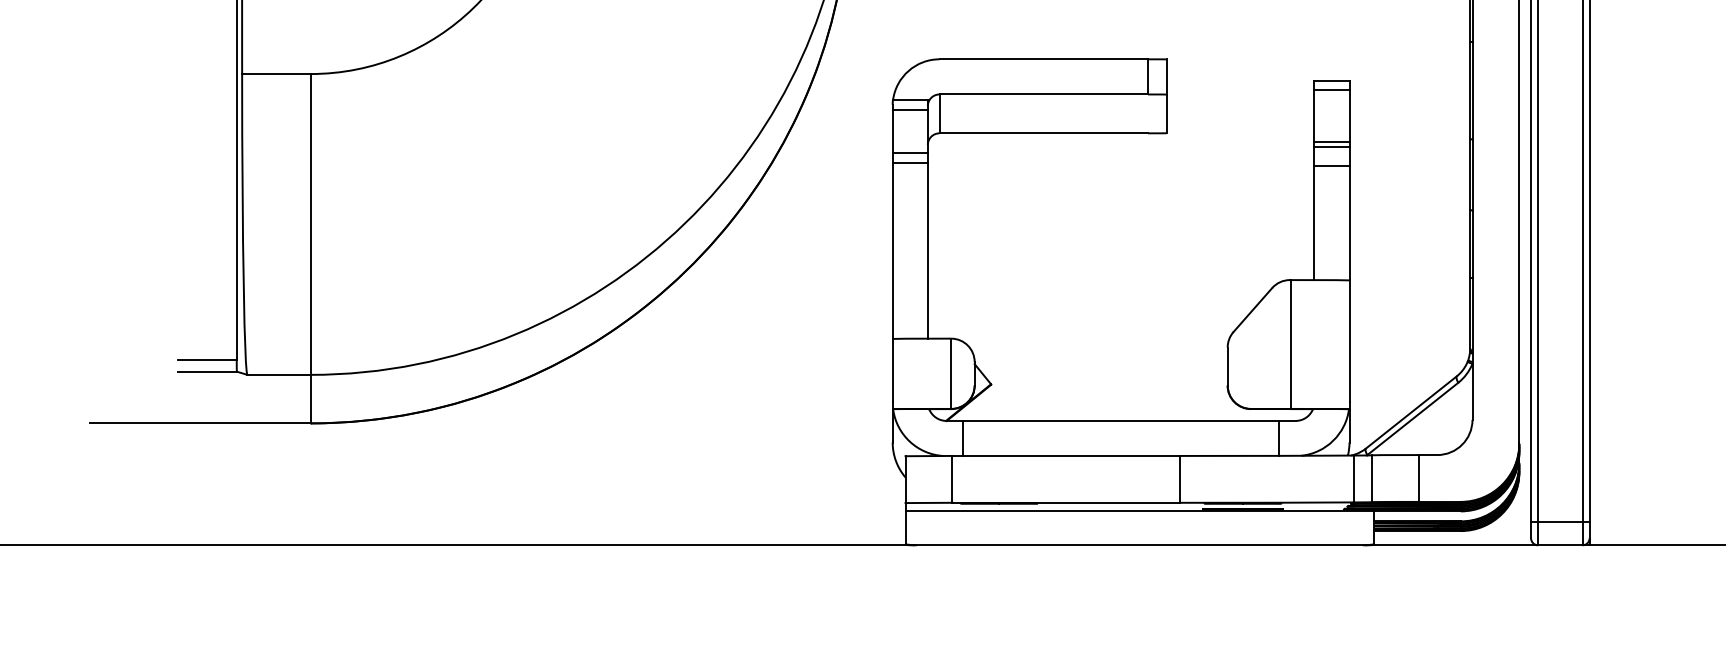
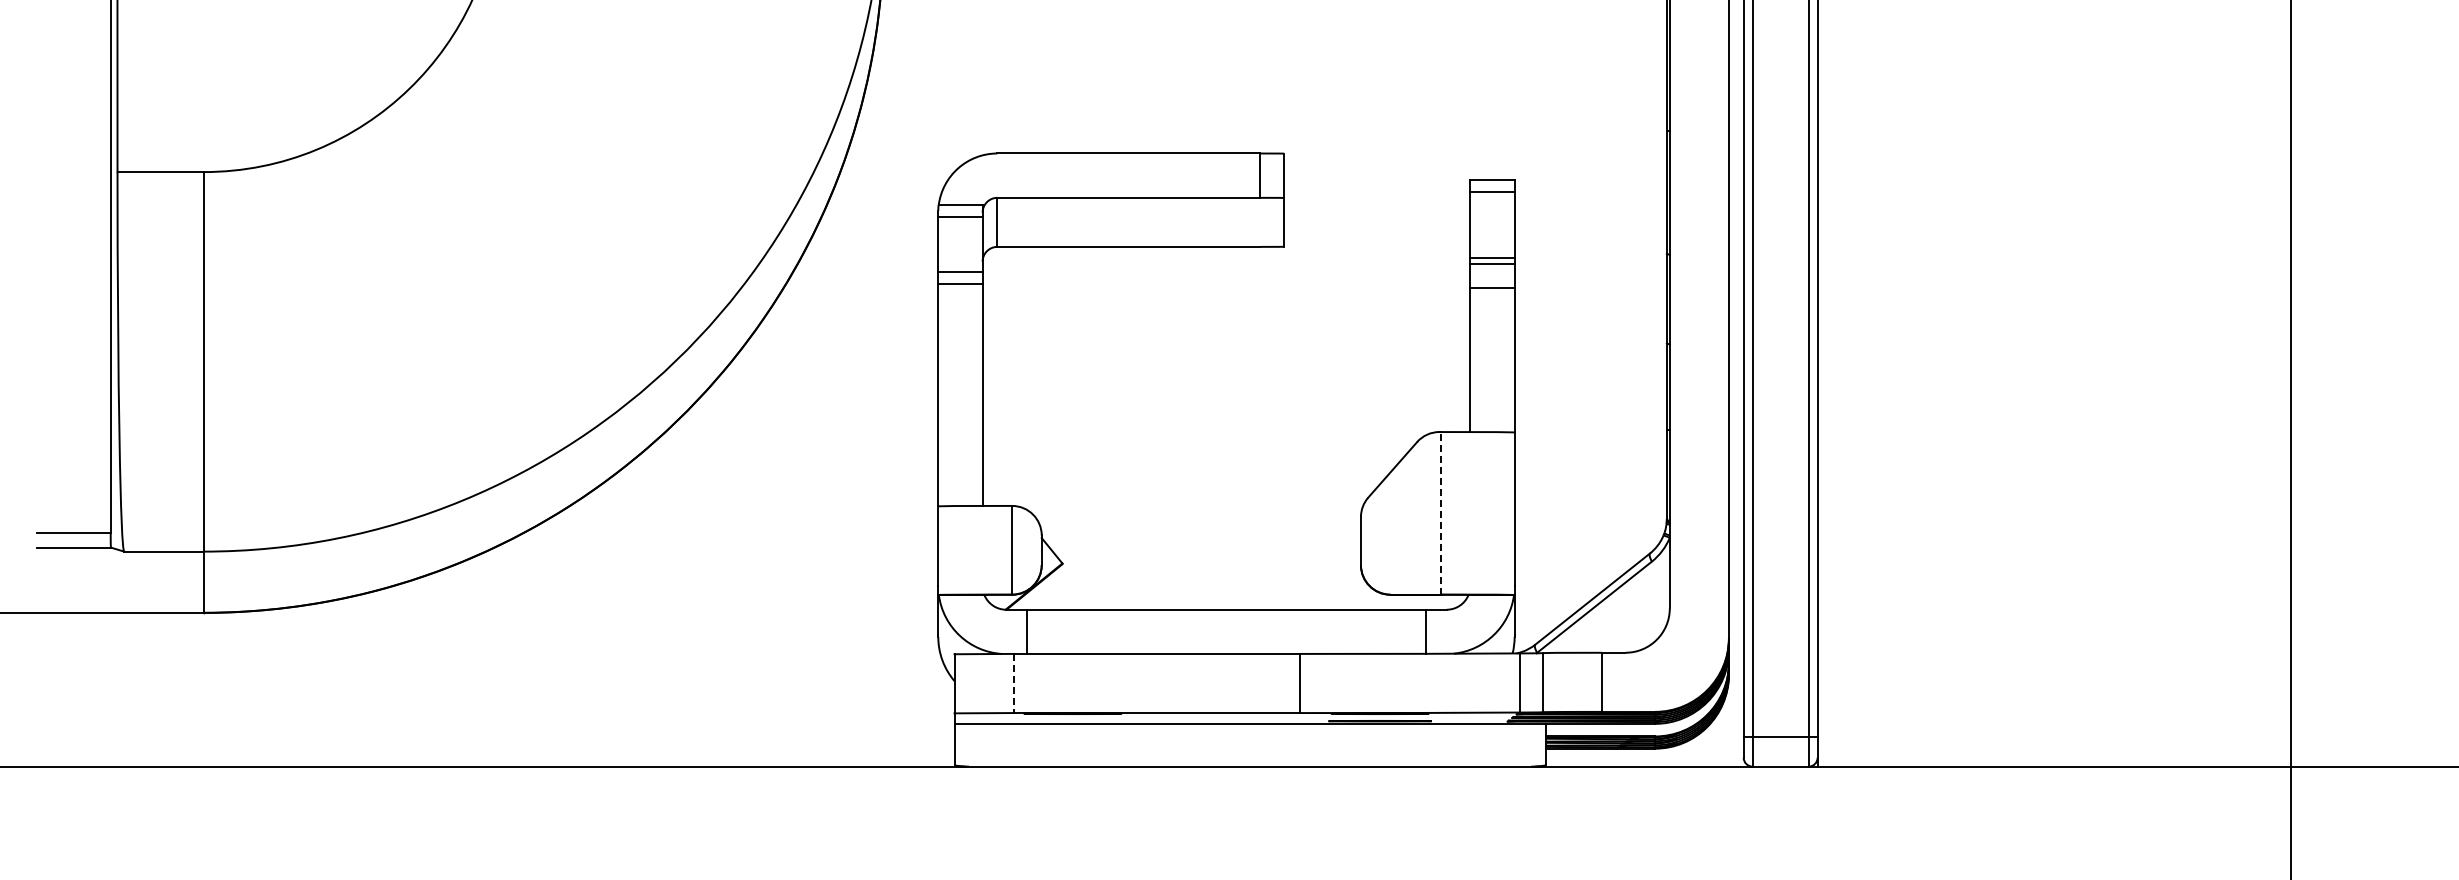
line: (1290, 343) -> (1440, 512), solid -> dashed
line: (952, 479) -> (1013, 683), solid -> dashed

